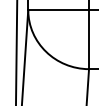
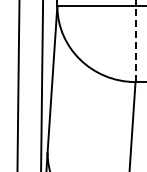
line: (89, 39) -> (135, 44), solid -> dashed

